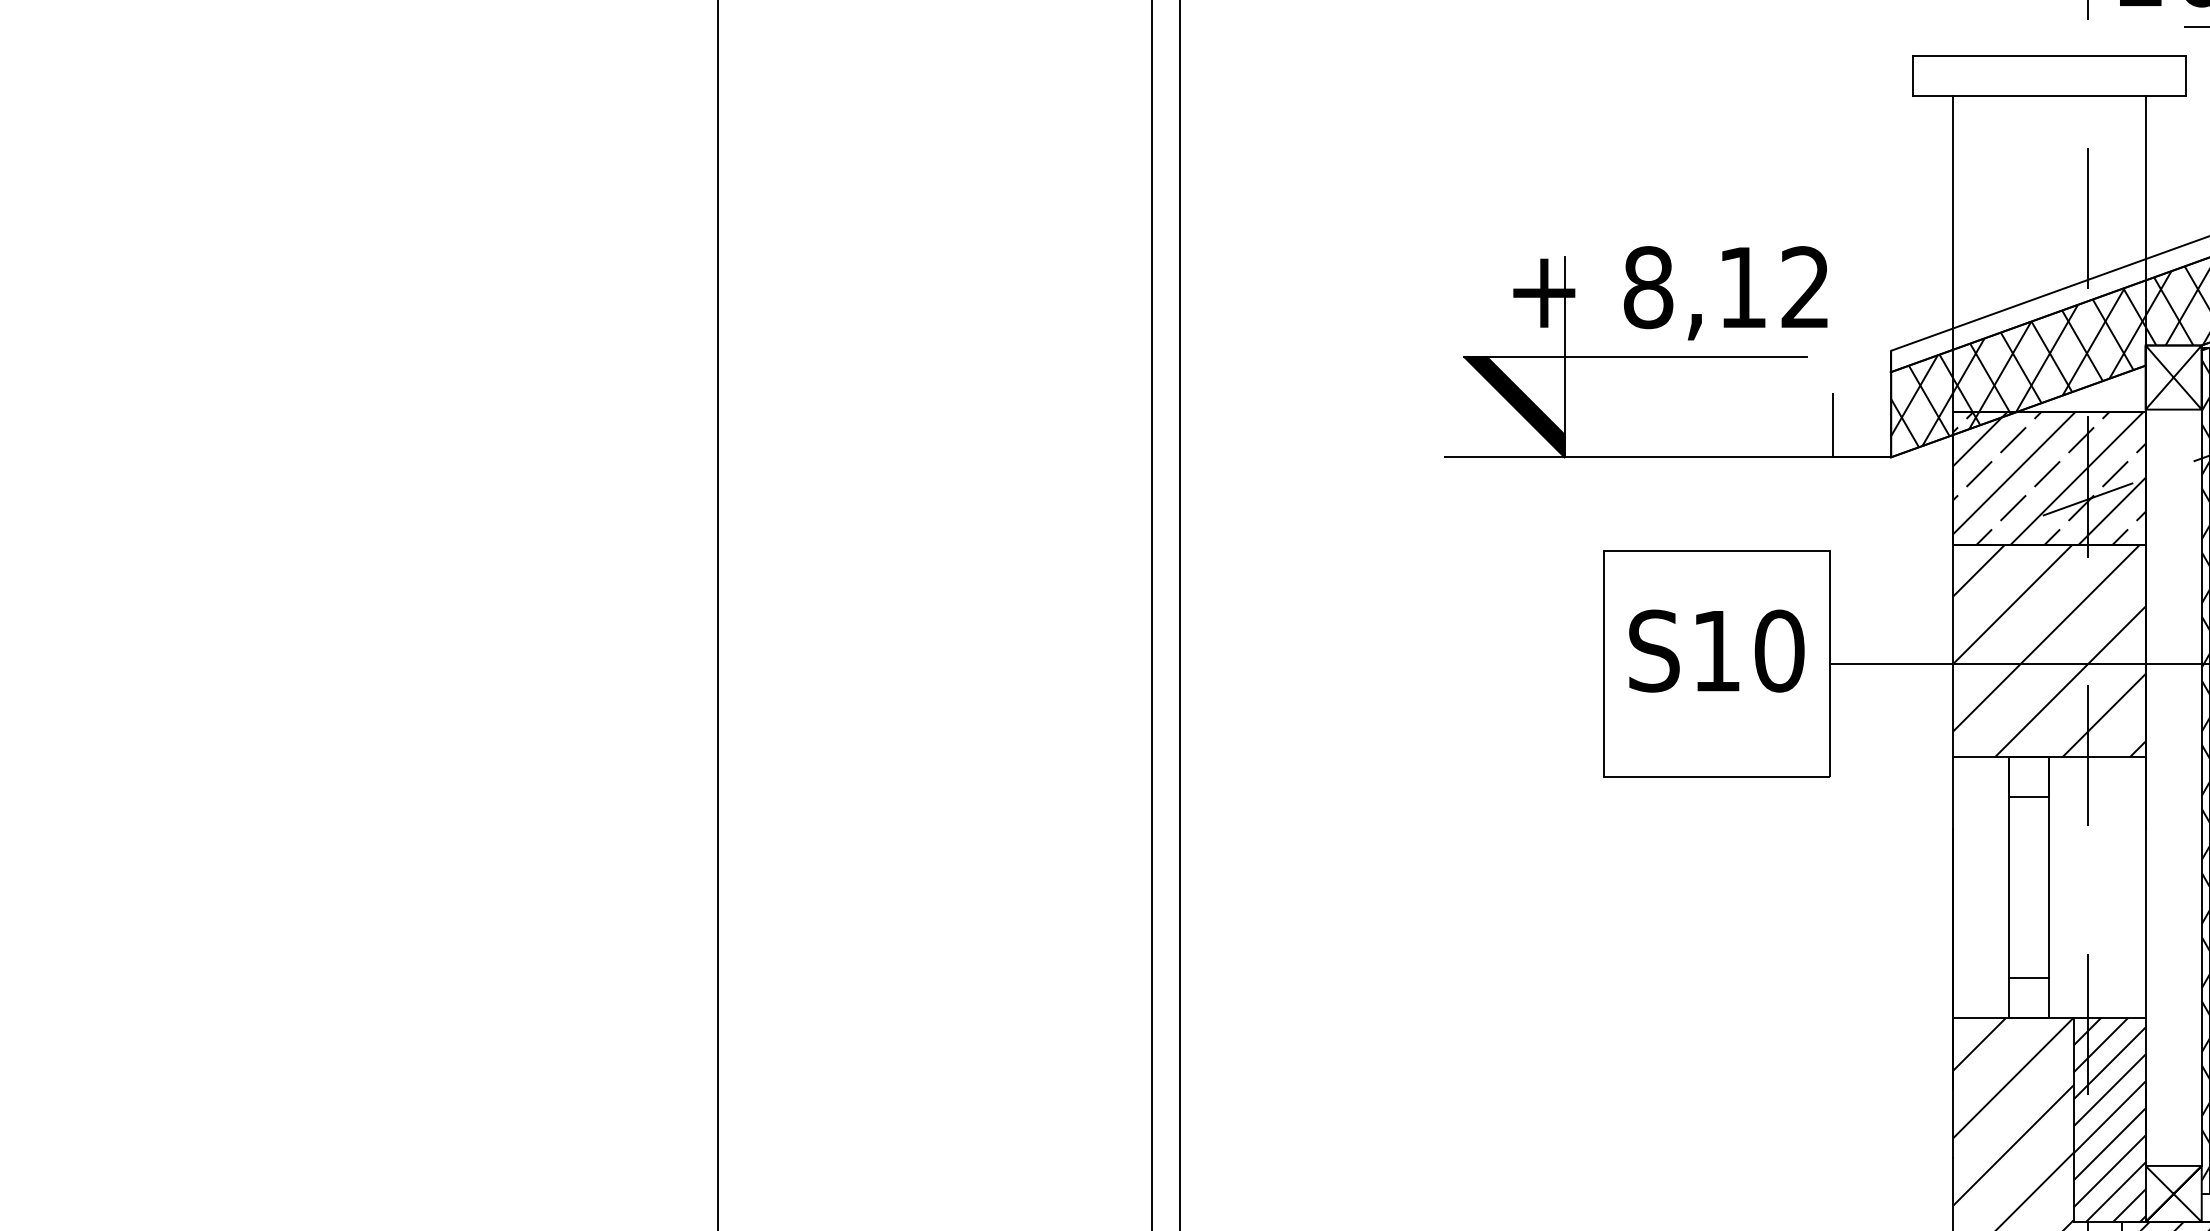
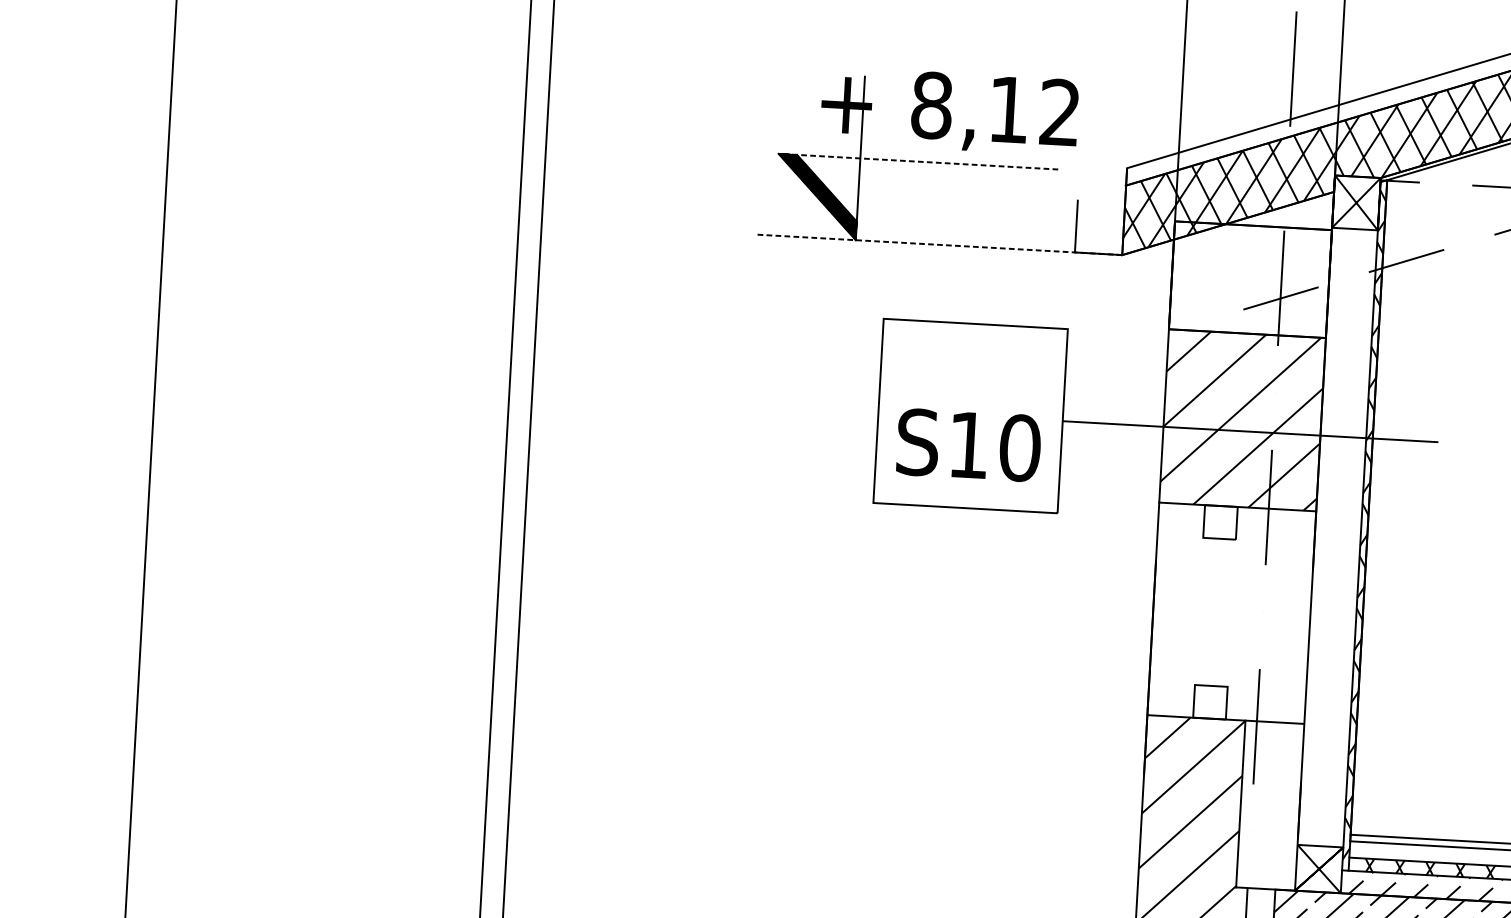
line: (1635, 357) -> (918, 162), solid -> dashed
line: (1668, 457) -> (940, 245), solid -> dashed
hatch: (2049, 478) -> (1250, 279), removed
text: (1716, 650) -> (968, 444), moved
line: (2009, 867) -> (1200, 595), removed
line: (2049, 867) -> (1232, 597), removed
hatch: (2109, 1119) -> (1270, 805), removed

